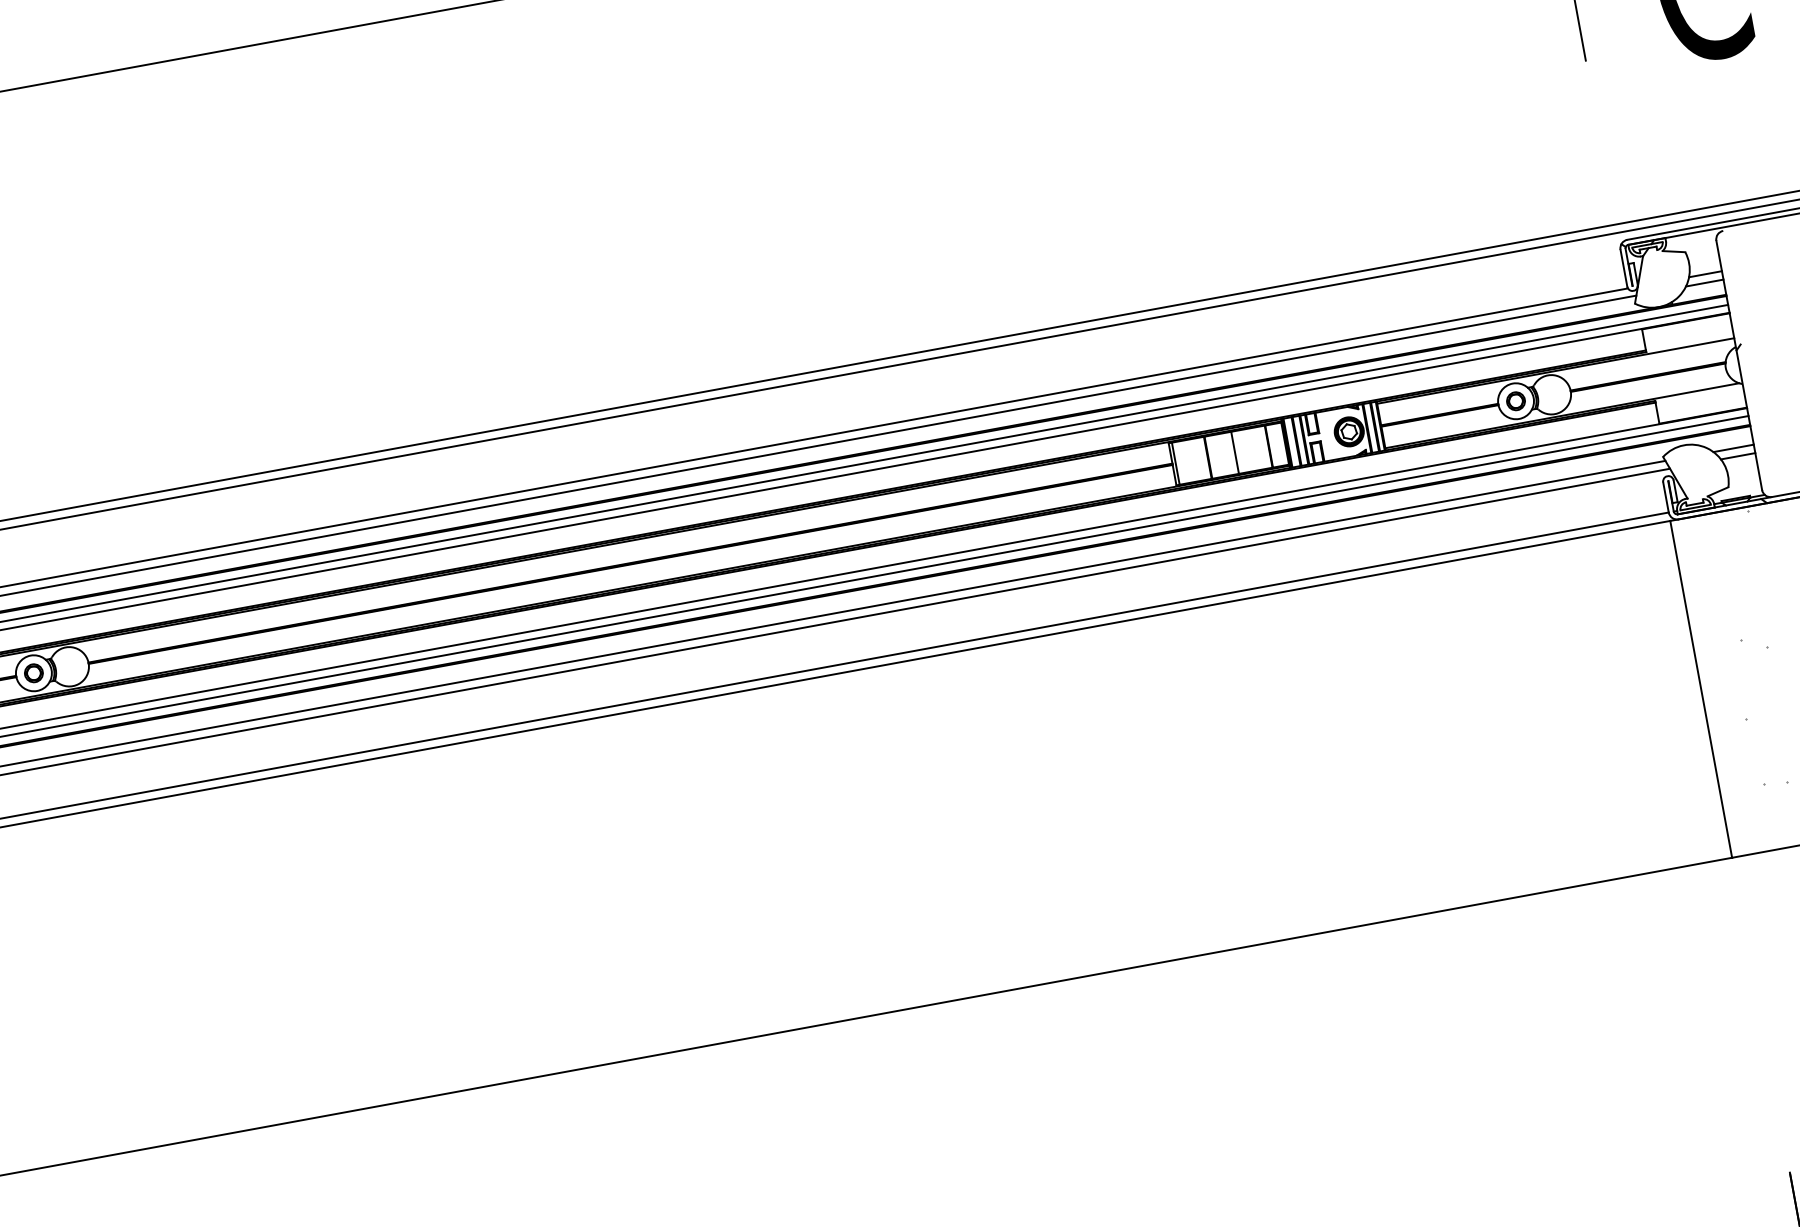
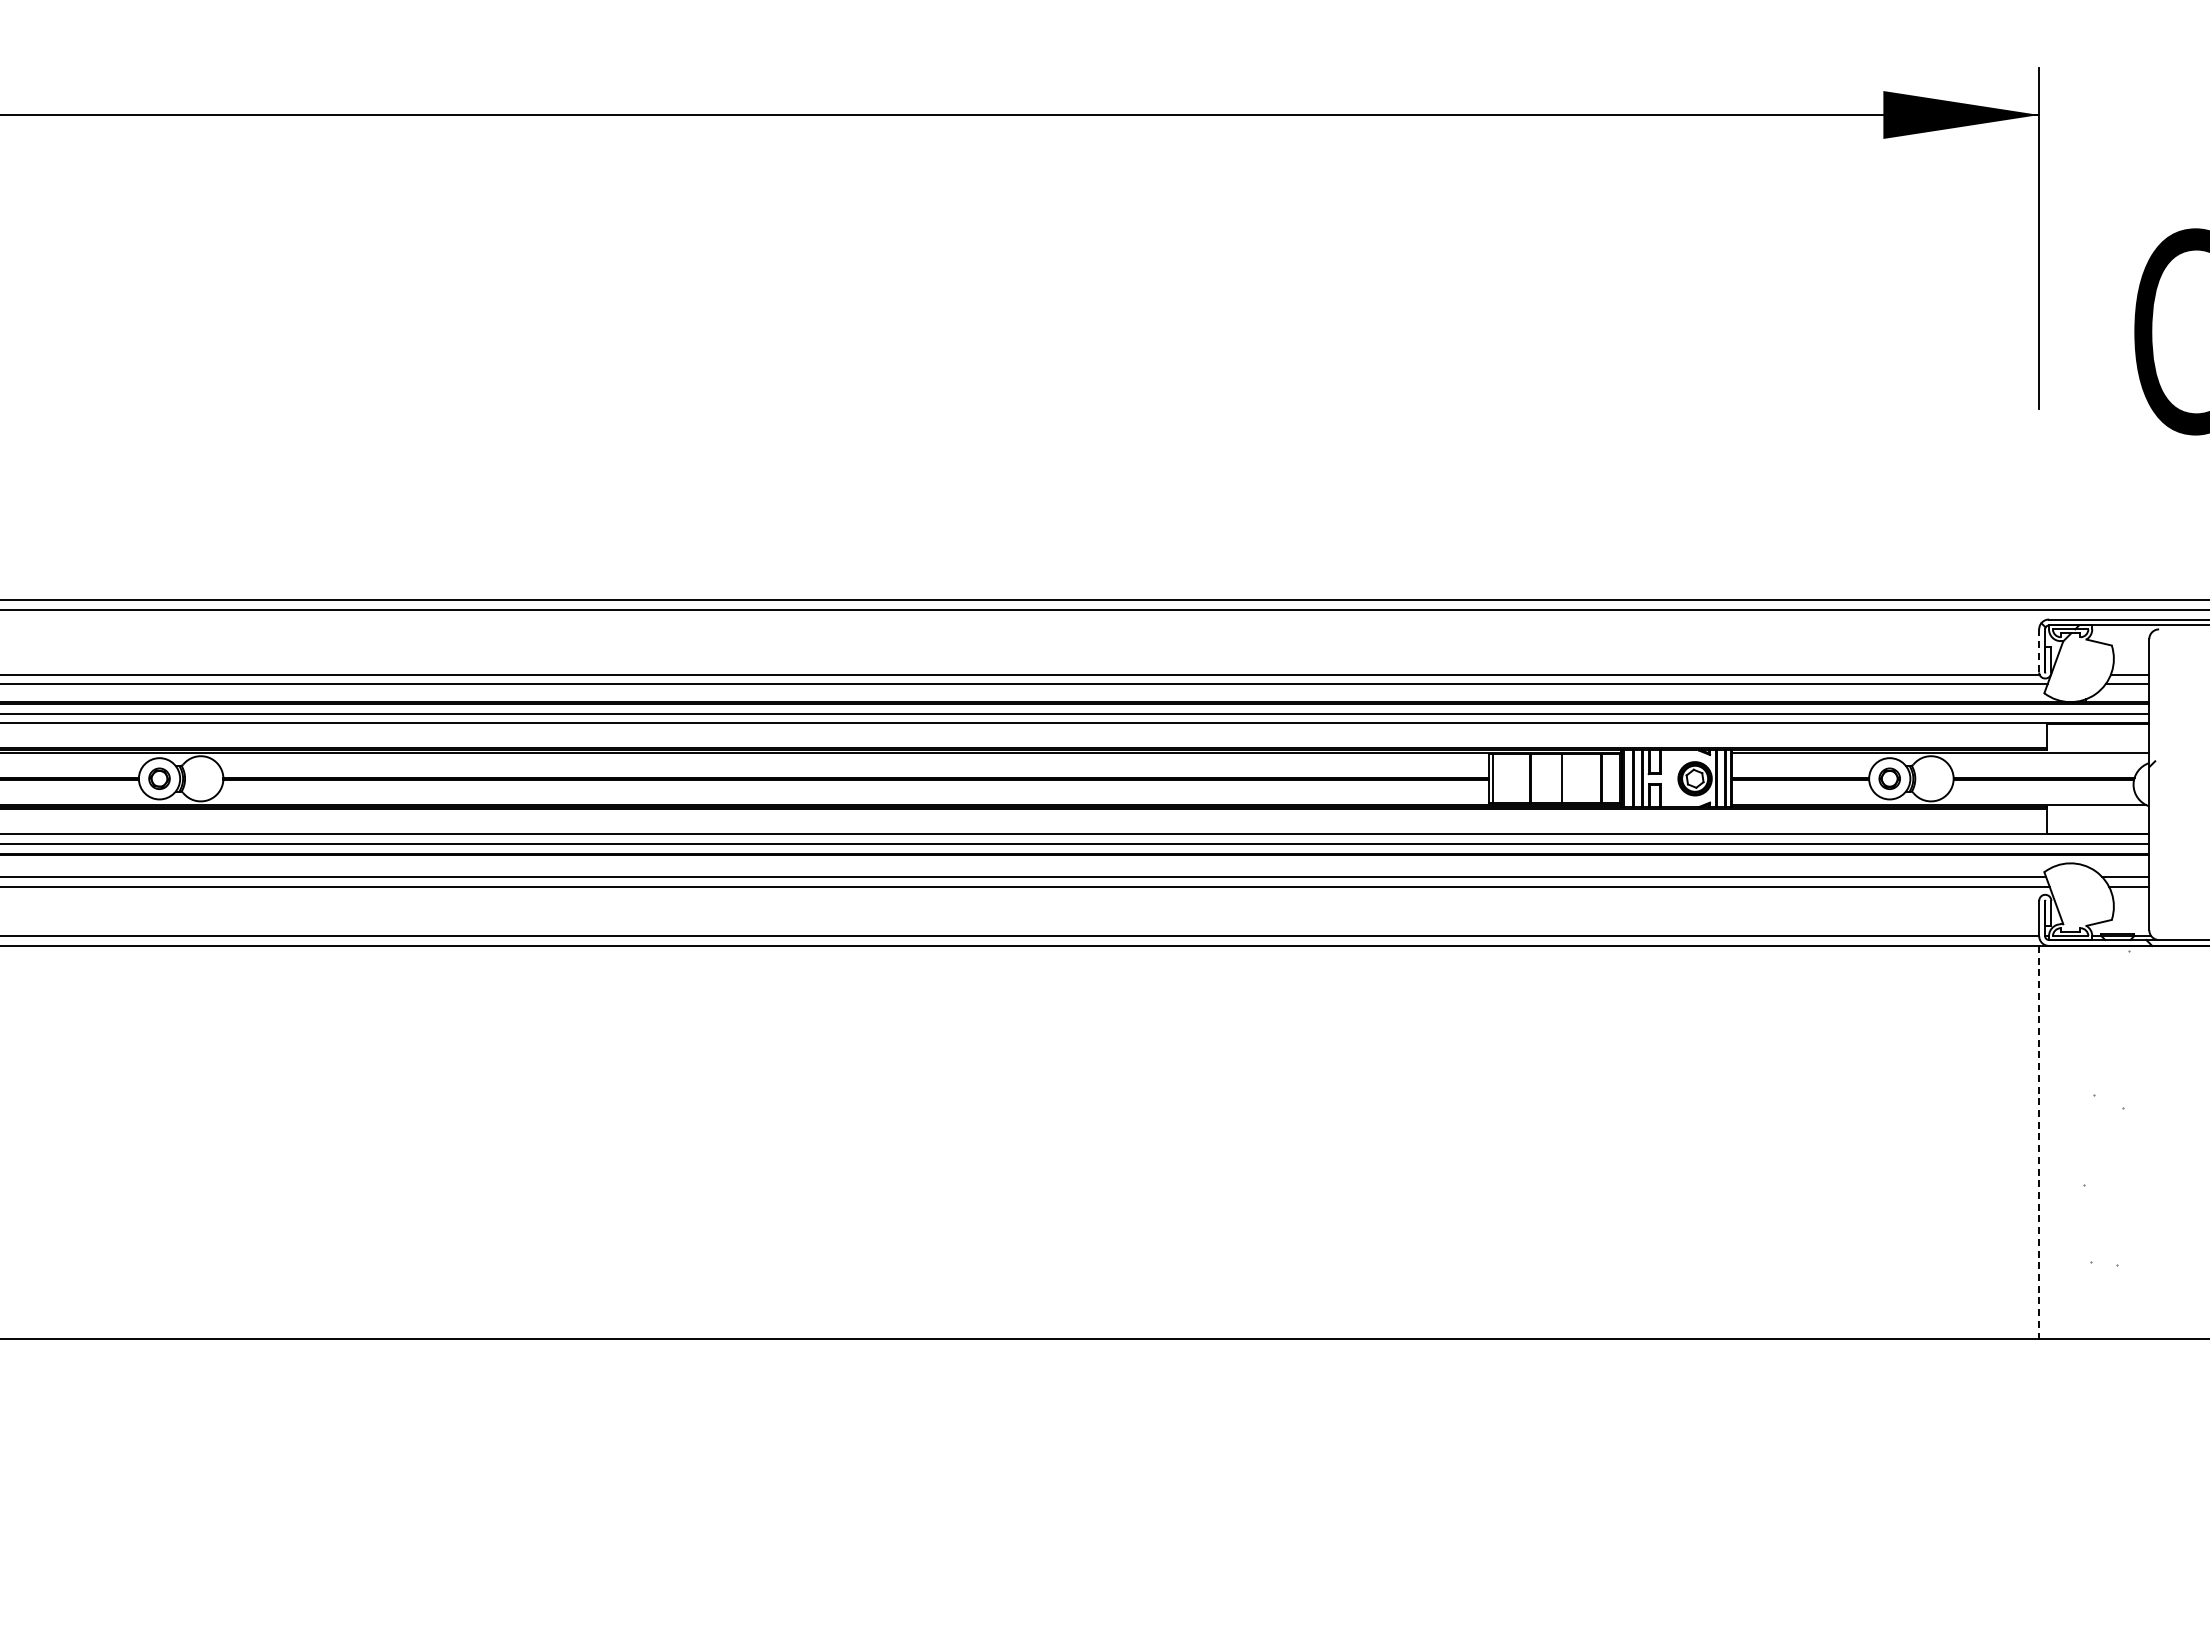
line: (1624, 267) -> (2039, 650), solid -> dashed
line: (1701, 689) -> (2039, 1142), solid -> dashed

